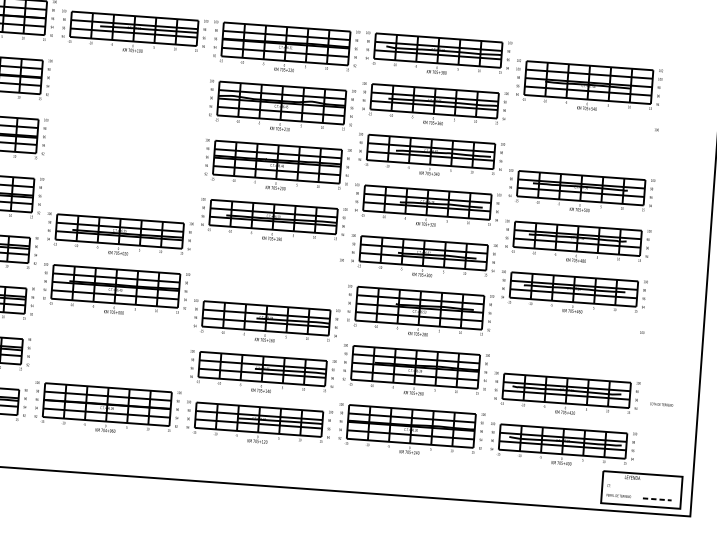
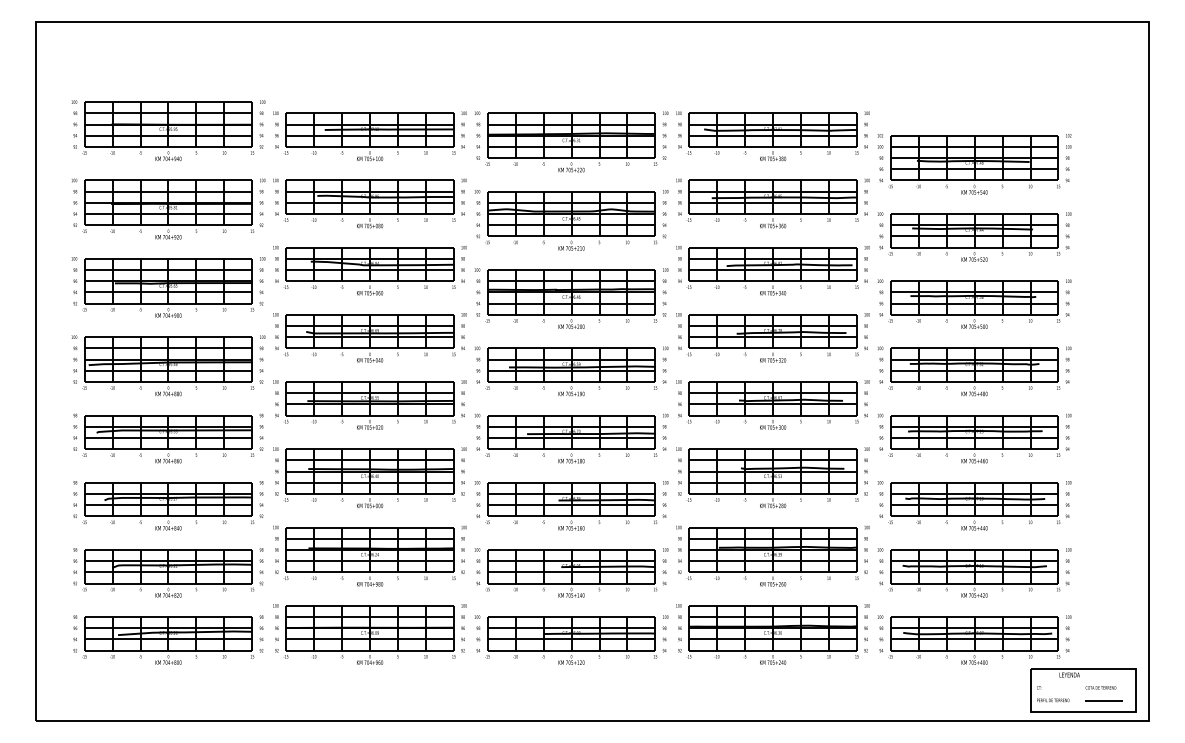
part: (129, 84) -> (369, 203), added
part: (126, 134) -> (369, 270), added
part: (583, 141) -> (973, 236), added
part: (122, 185) -> (369, 337), added
part: (268, 272) -> (570, 438), added
part: (569, 344) -> (973, 505), added
part: (110, 349) -> (369, 555), added
text: (661, 404) -> (1100, 687), moved
line: (657, 499) -> (1104, 701), dashed -> solid

